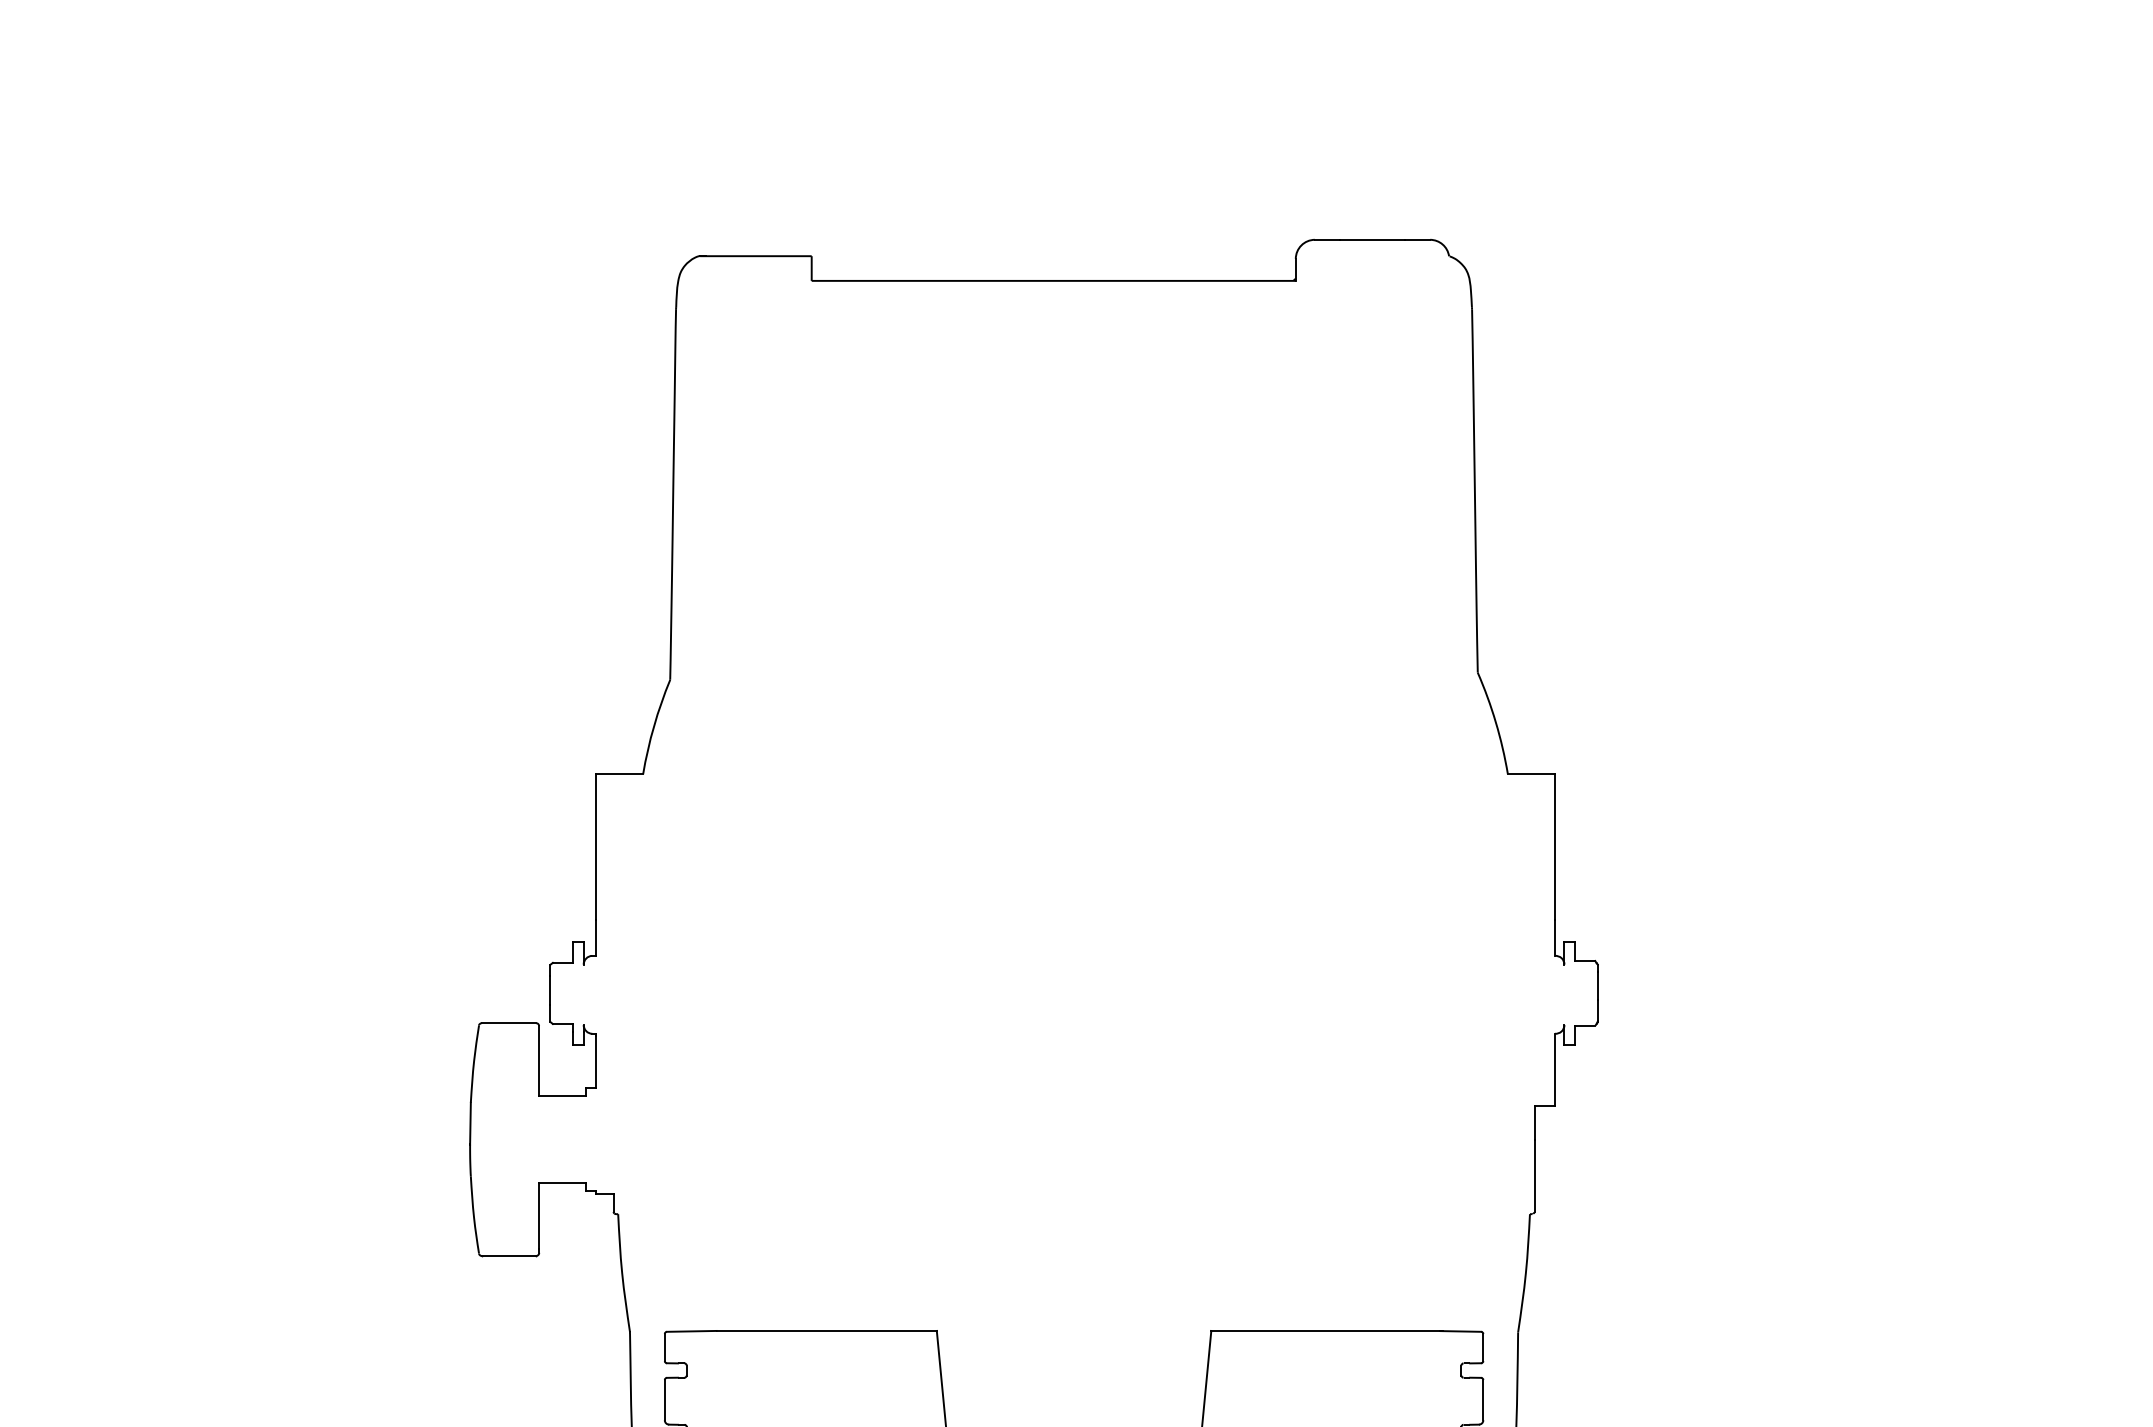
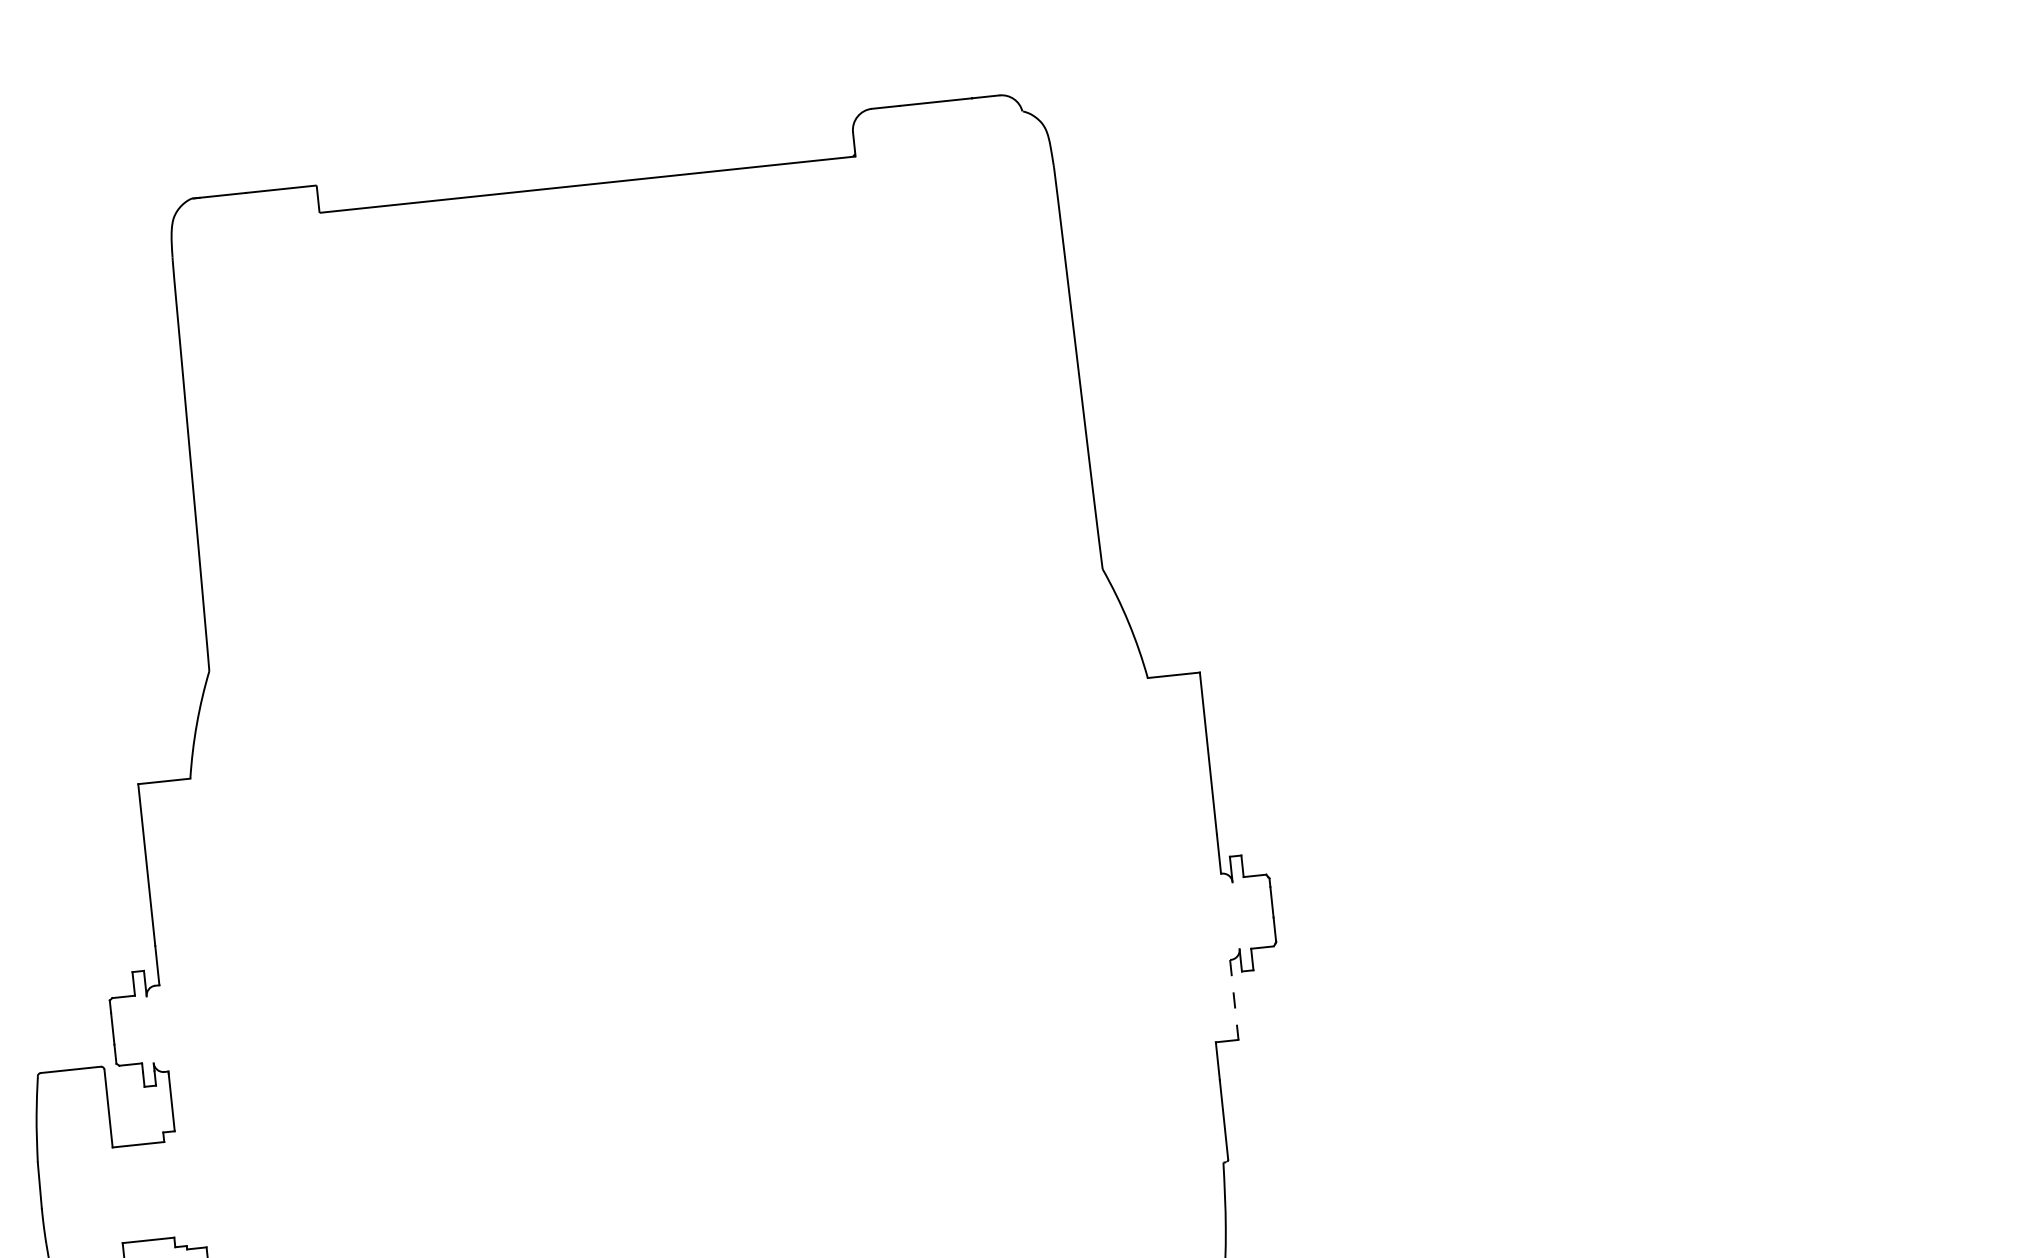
line: (1554, 1070) -> (1233, 1000), solid -> dashed

